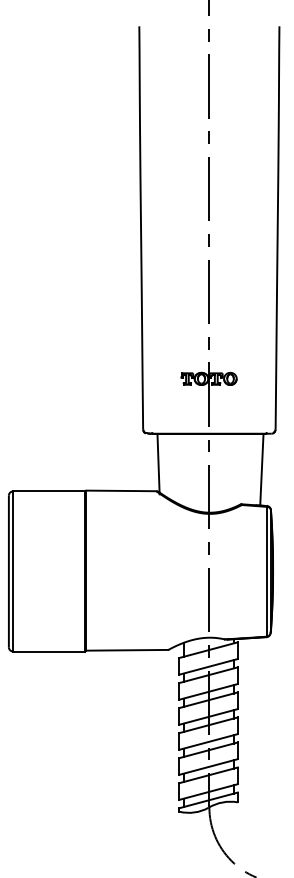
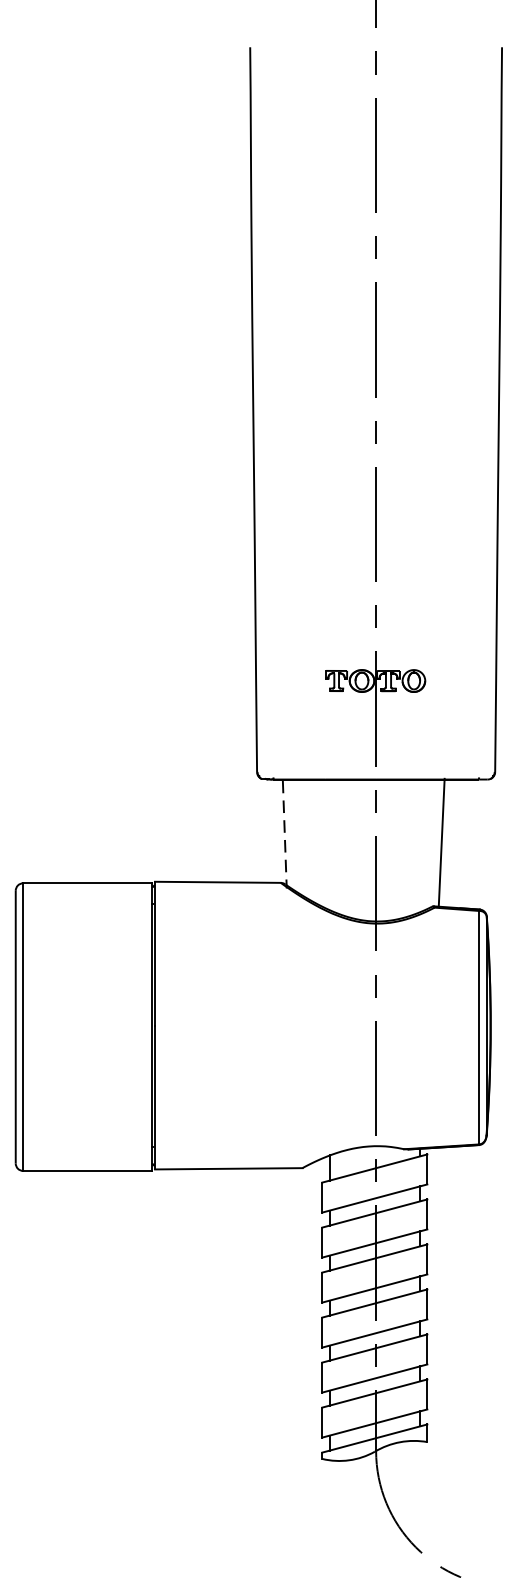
line: (158, 464) -> (284, 834), solid -> dashed
line: (261, 469) -> (441, 842), moved

